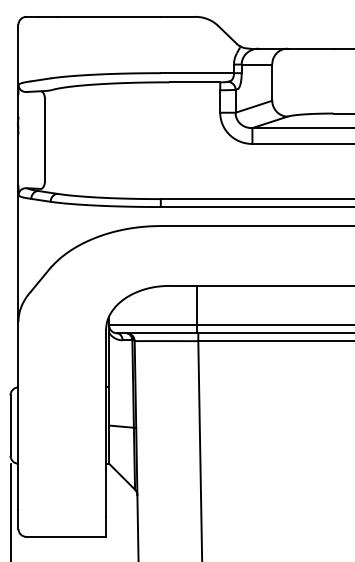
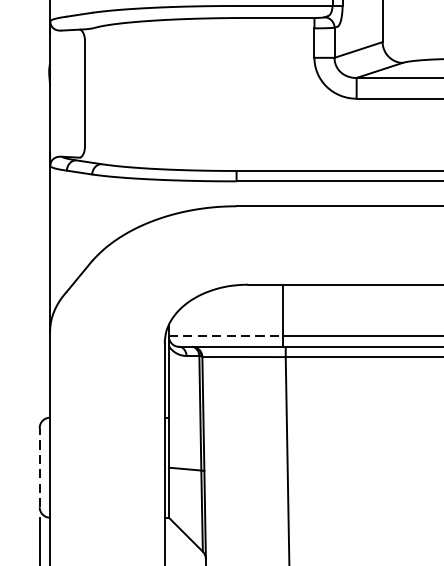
line: (152, 325) -> (225, 336), solid -> dashed
line: (10, 425) -> (39, 467), solid -> dashed

